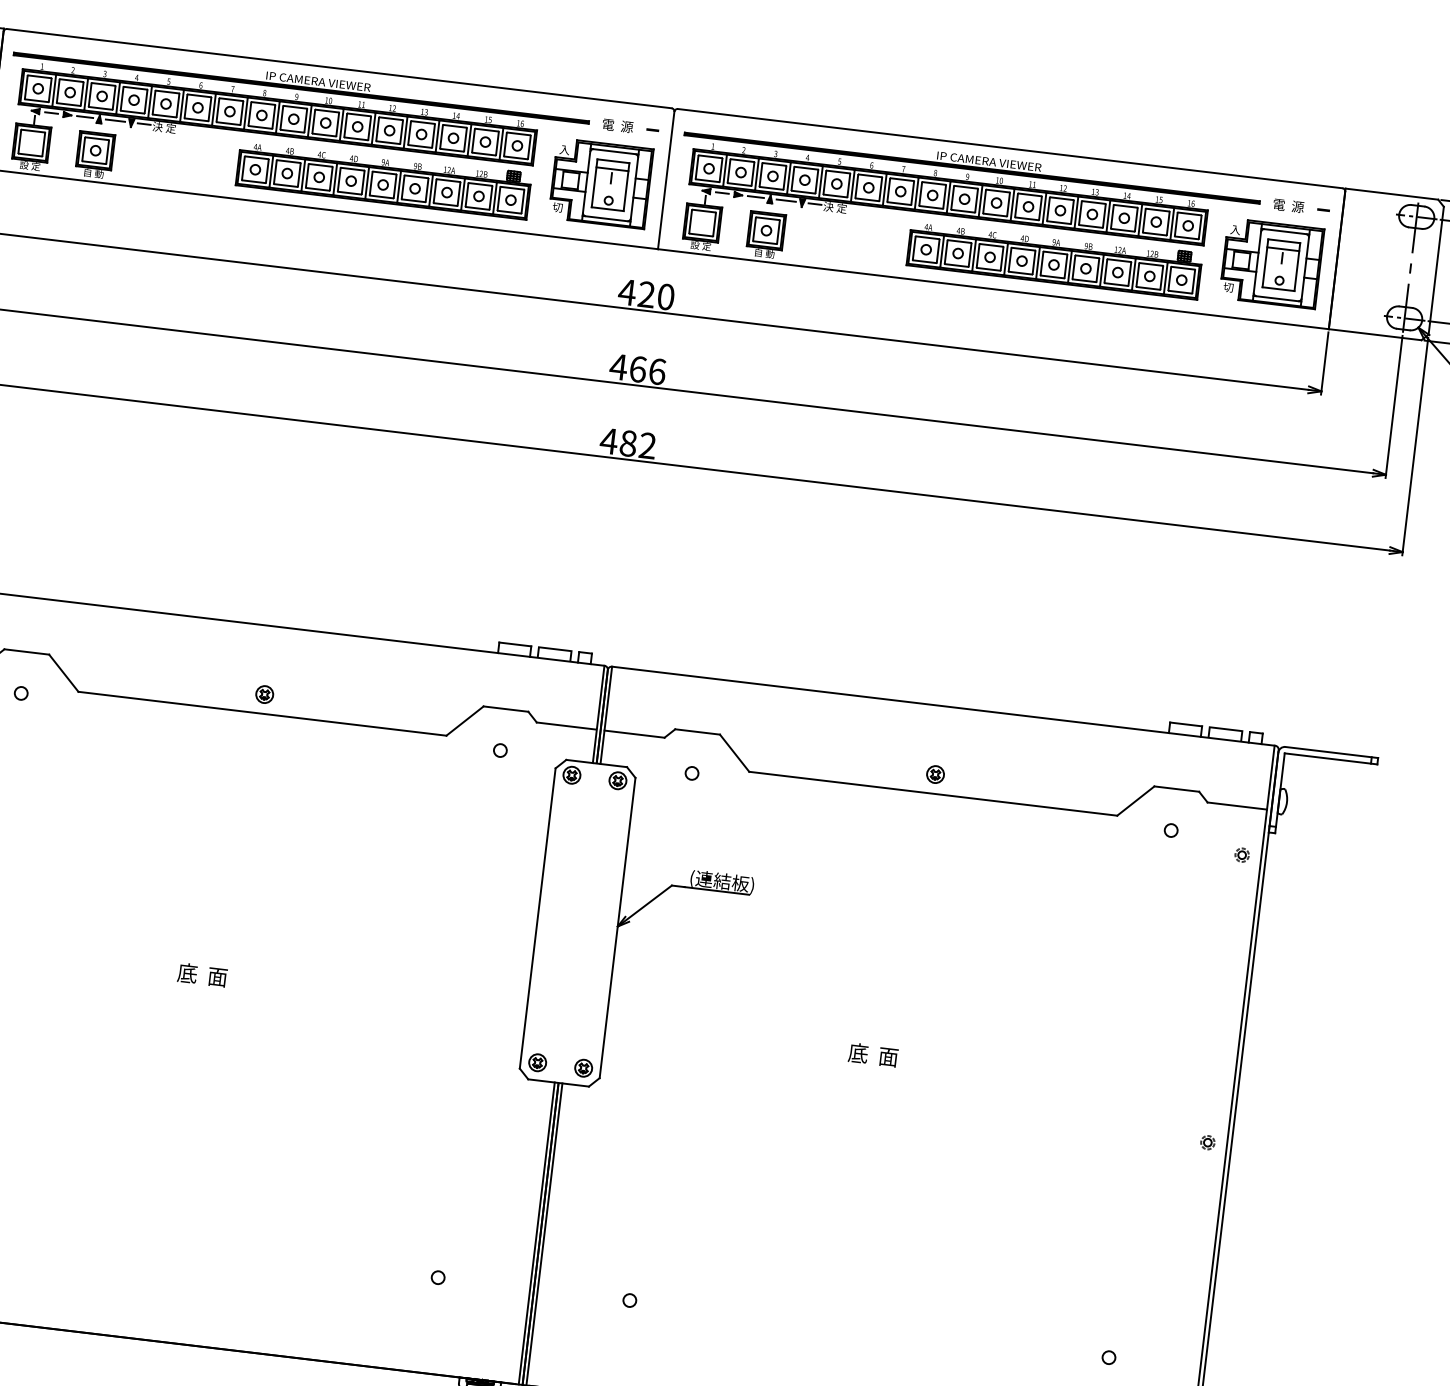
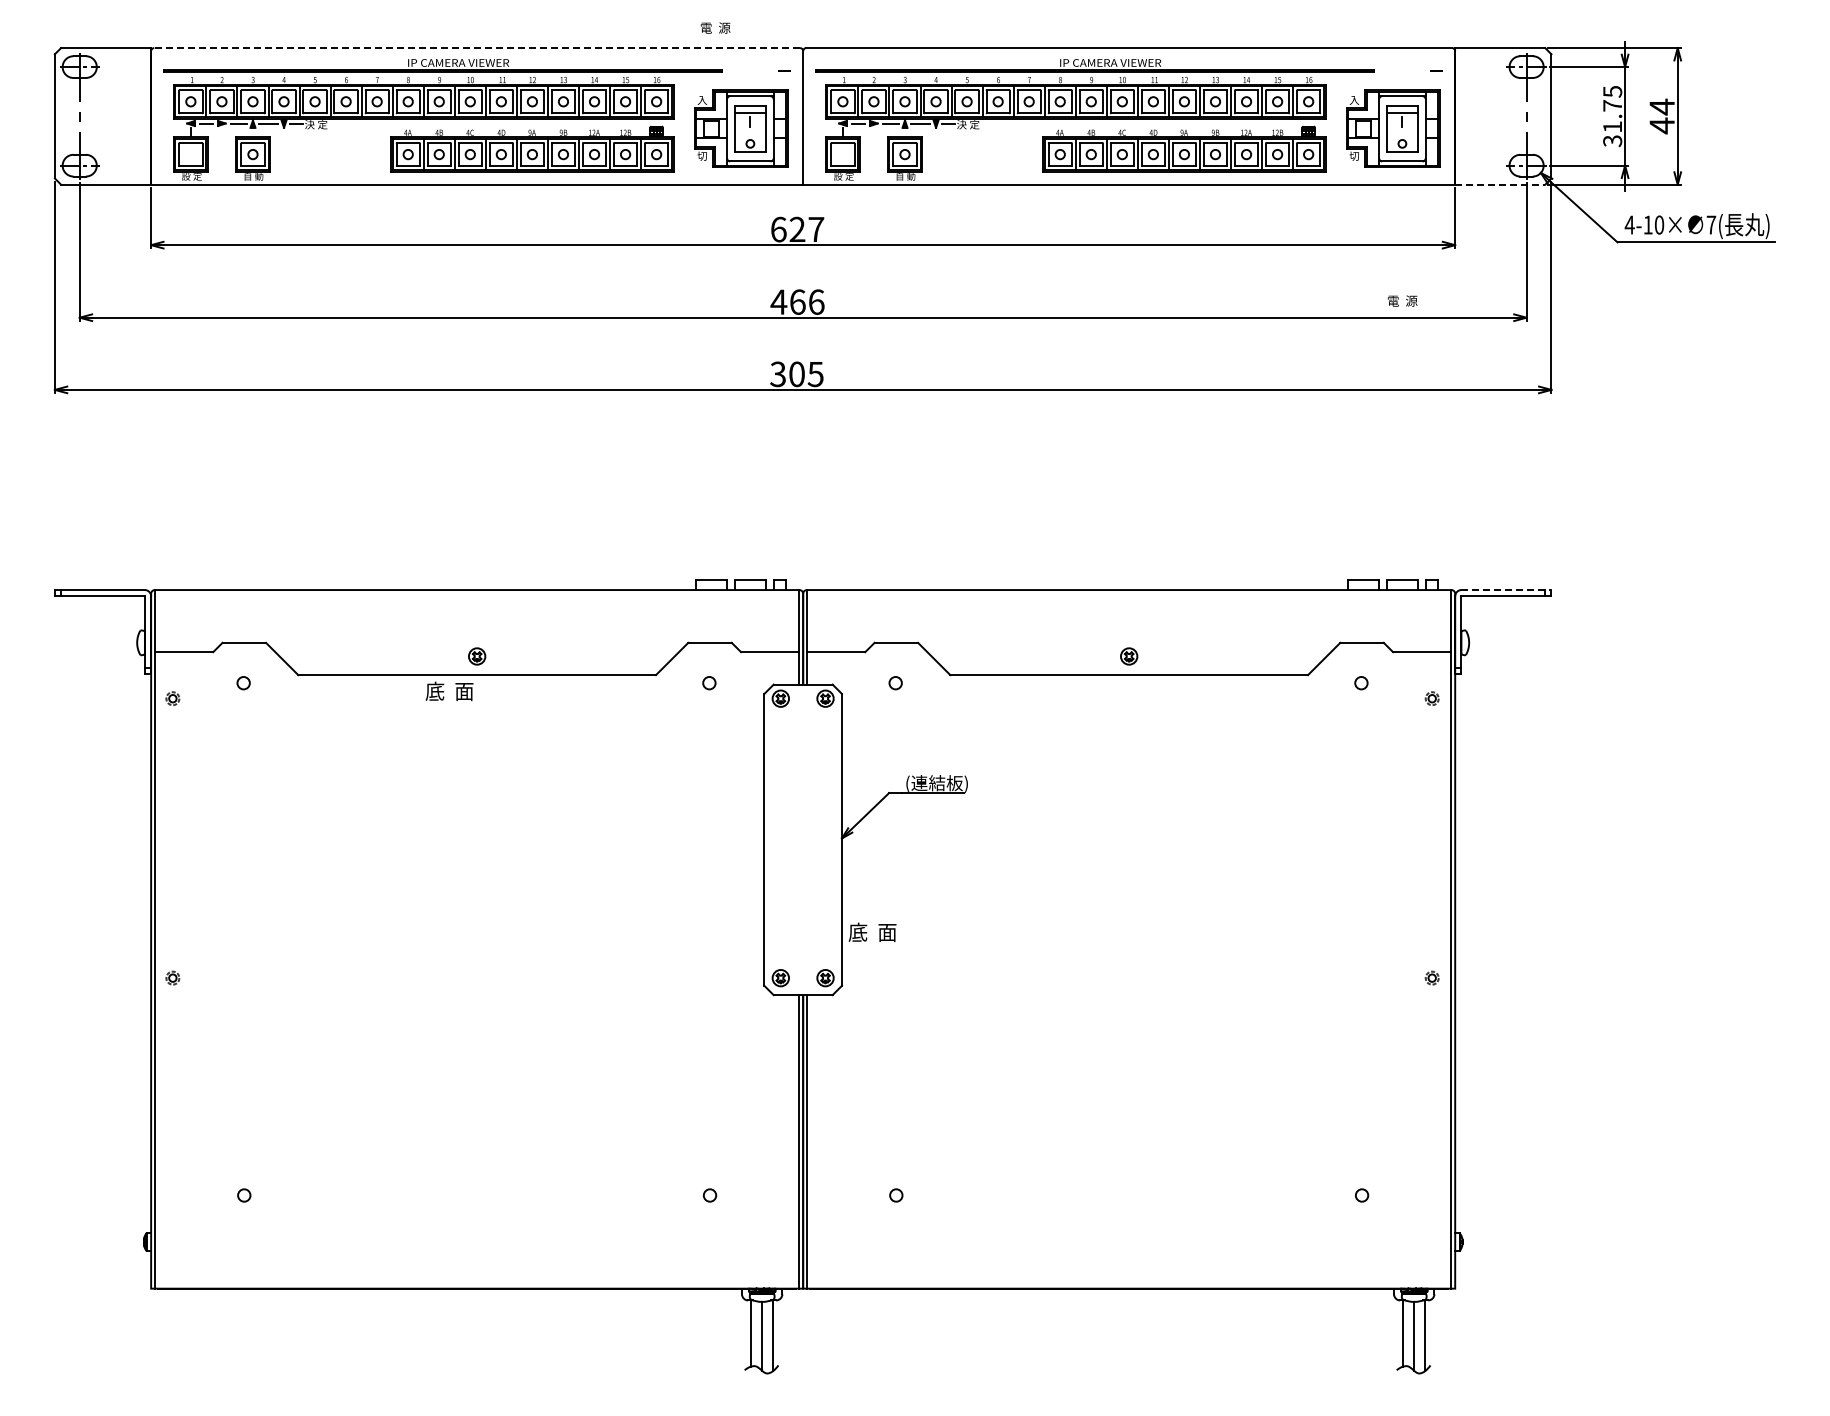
line: (339, 69) -> (477, 48), solid -> dashed
text: (617, 125) -> (715, 27), moved
text: (1288, 205) -> (1402, 300), moved
text: (646, 294) -> (797, 229), 420 -> 627
line: (1375, 334) -> (1500, 184), solid -> dashed
text: (627, 443) -> (796, 374), 482 -> 305
line: (1331, 752) -> (1506, 590), solid -> dashed
text: (202, 974) -> (449, 690), moved
text: (873, 1054) -> (872, 931), moved

